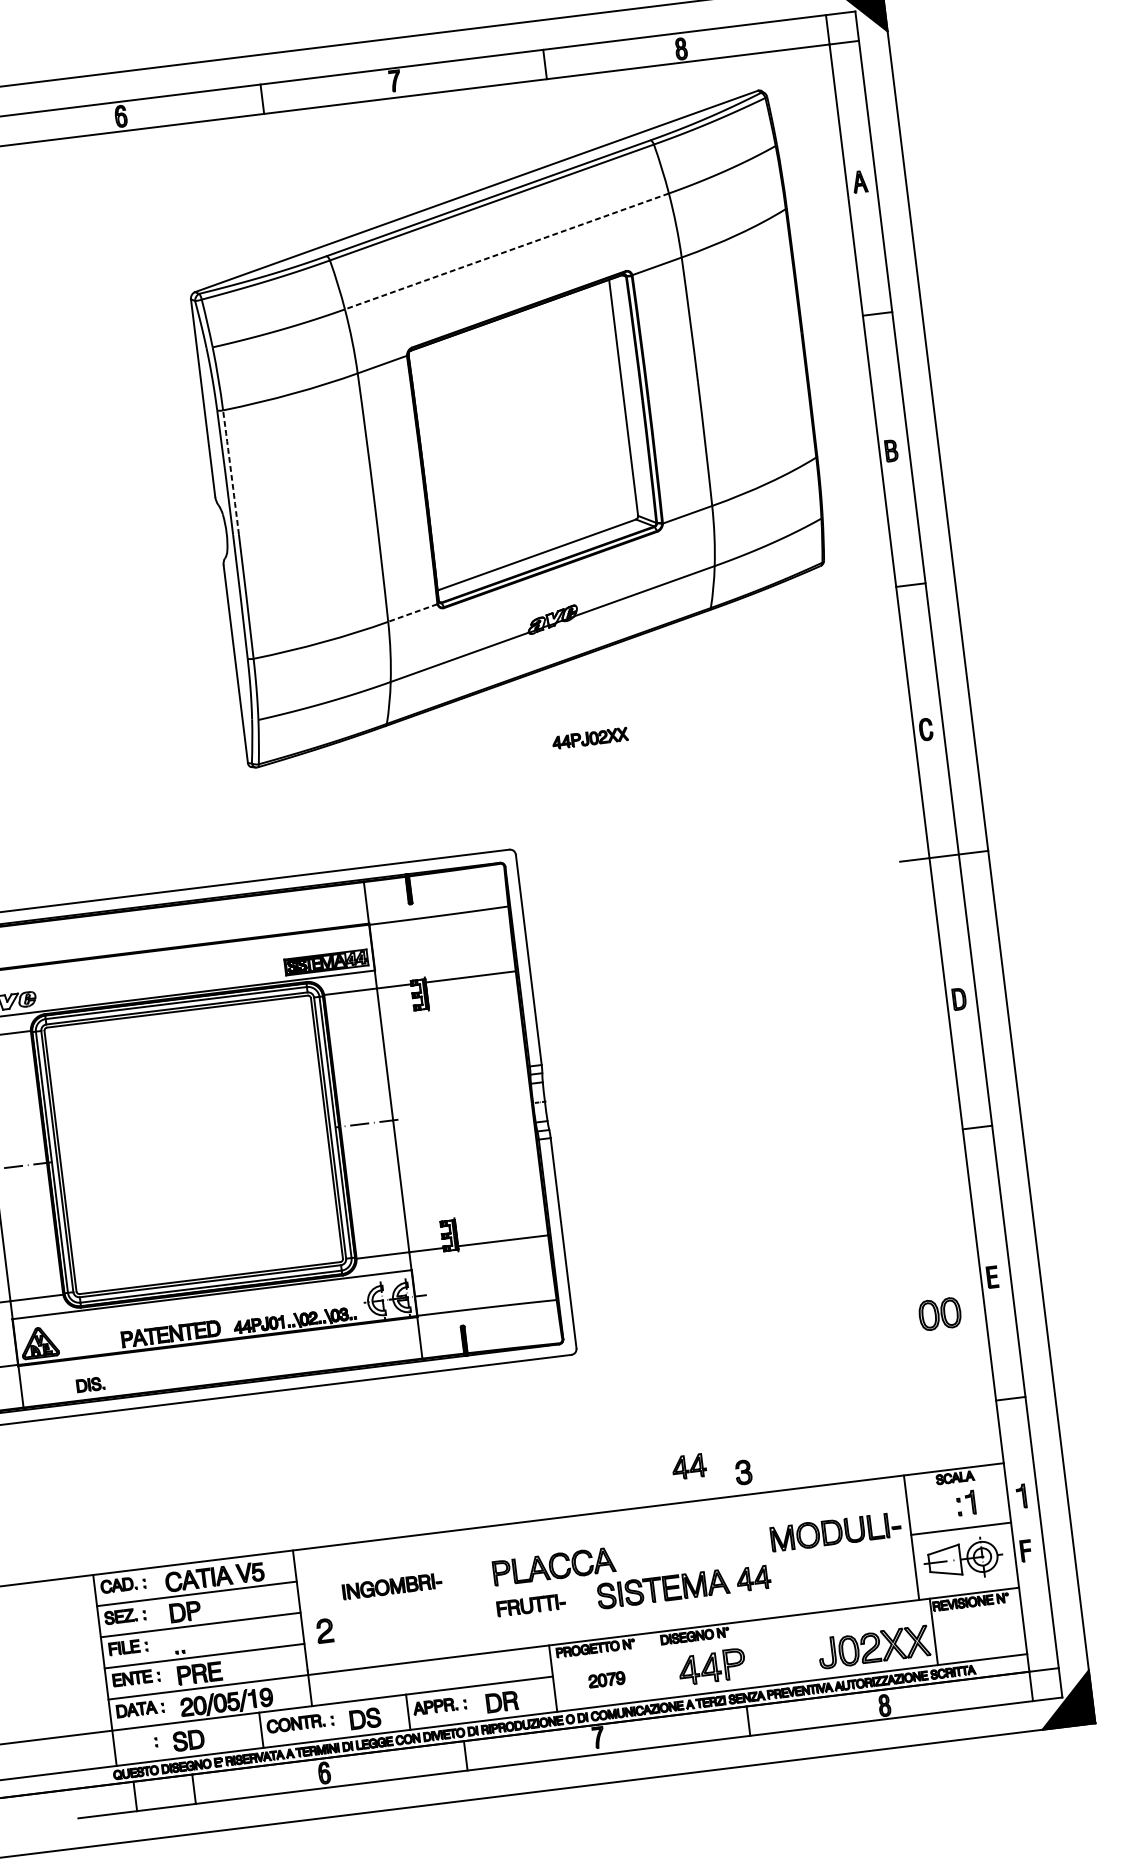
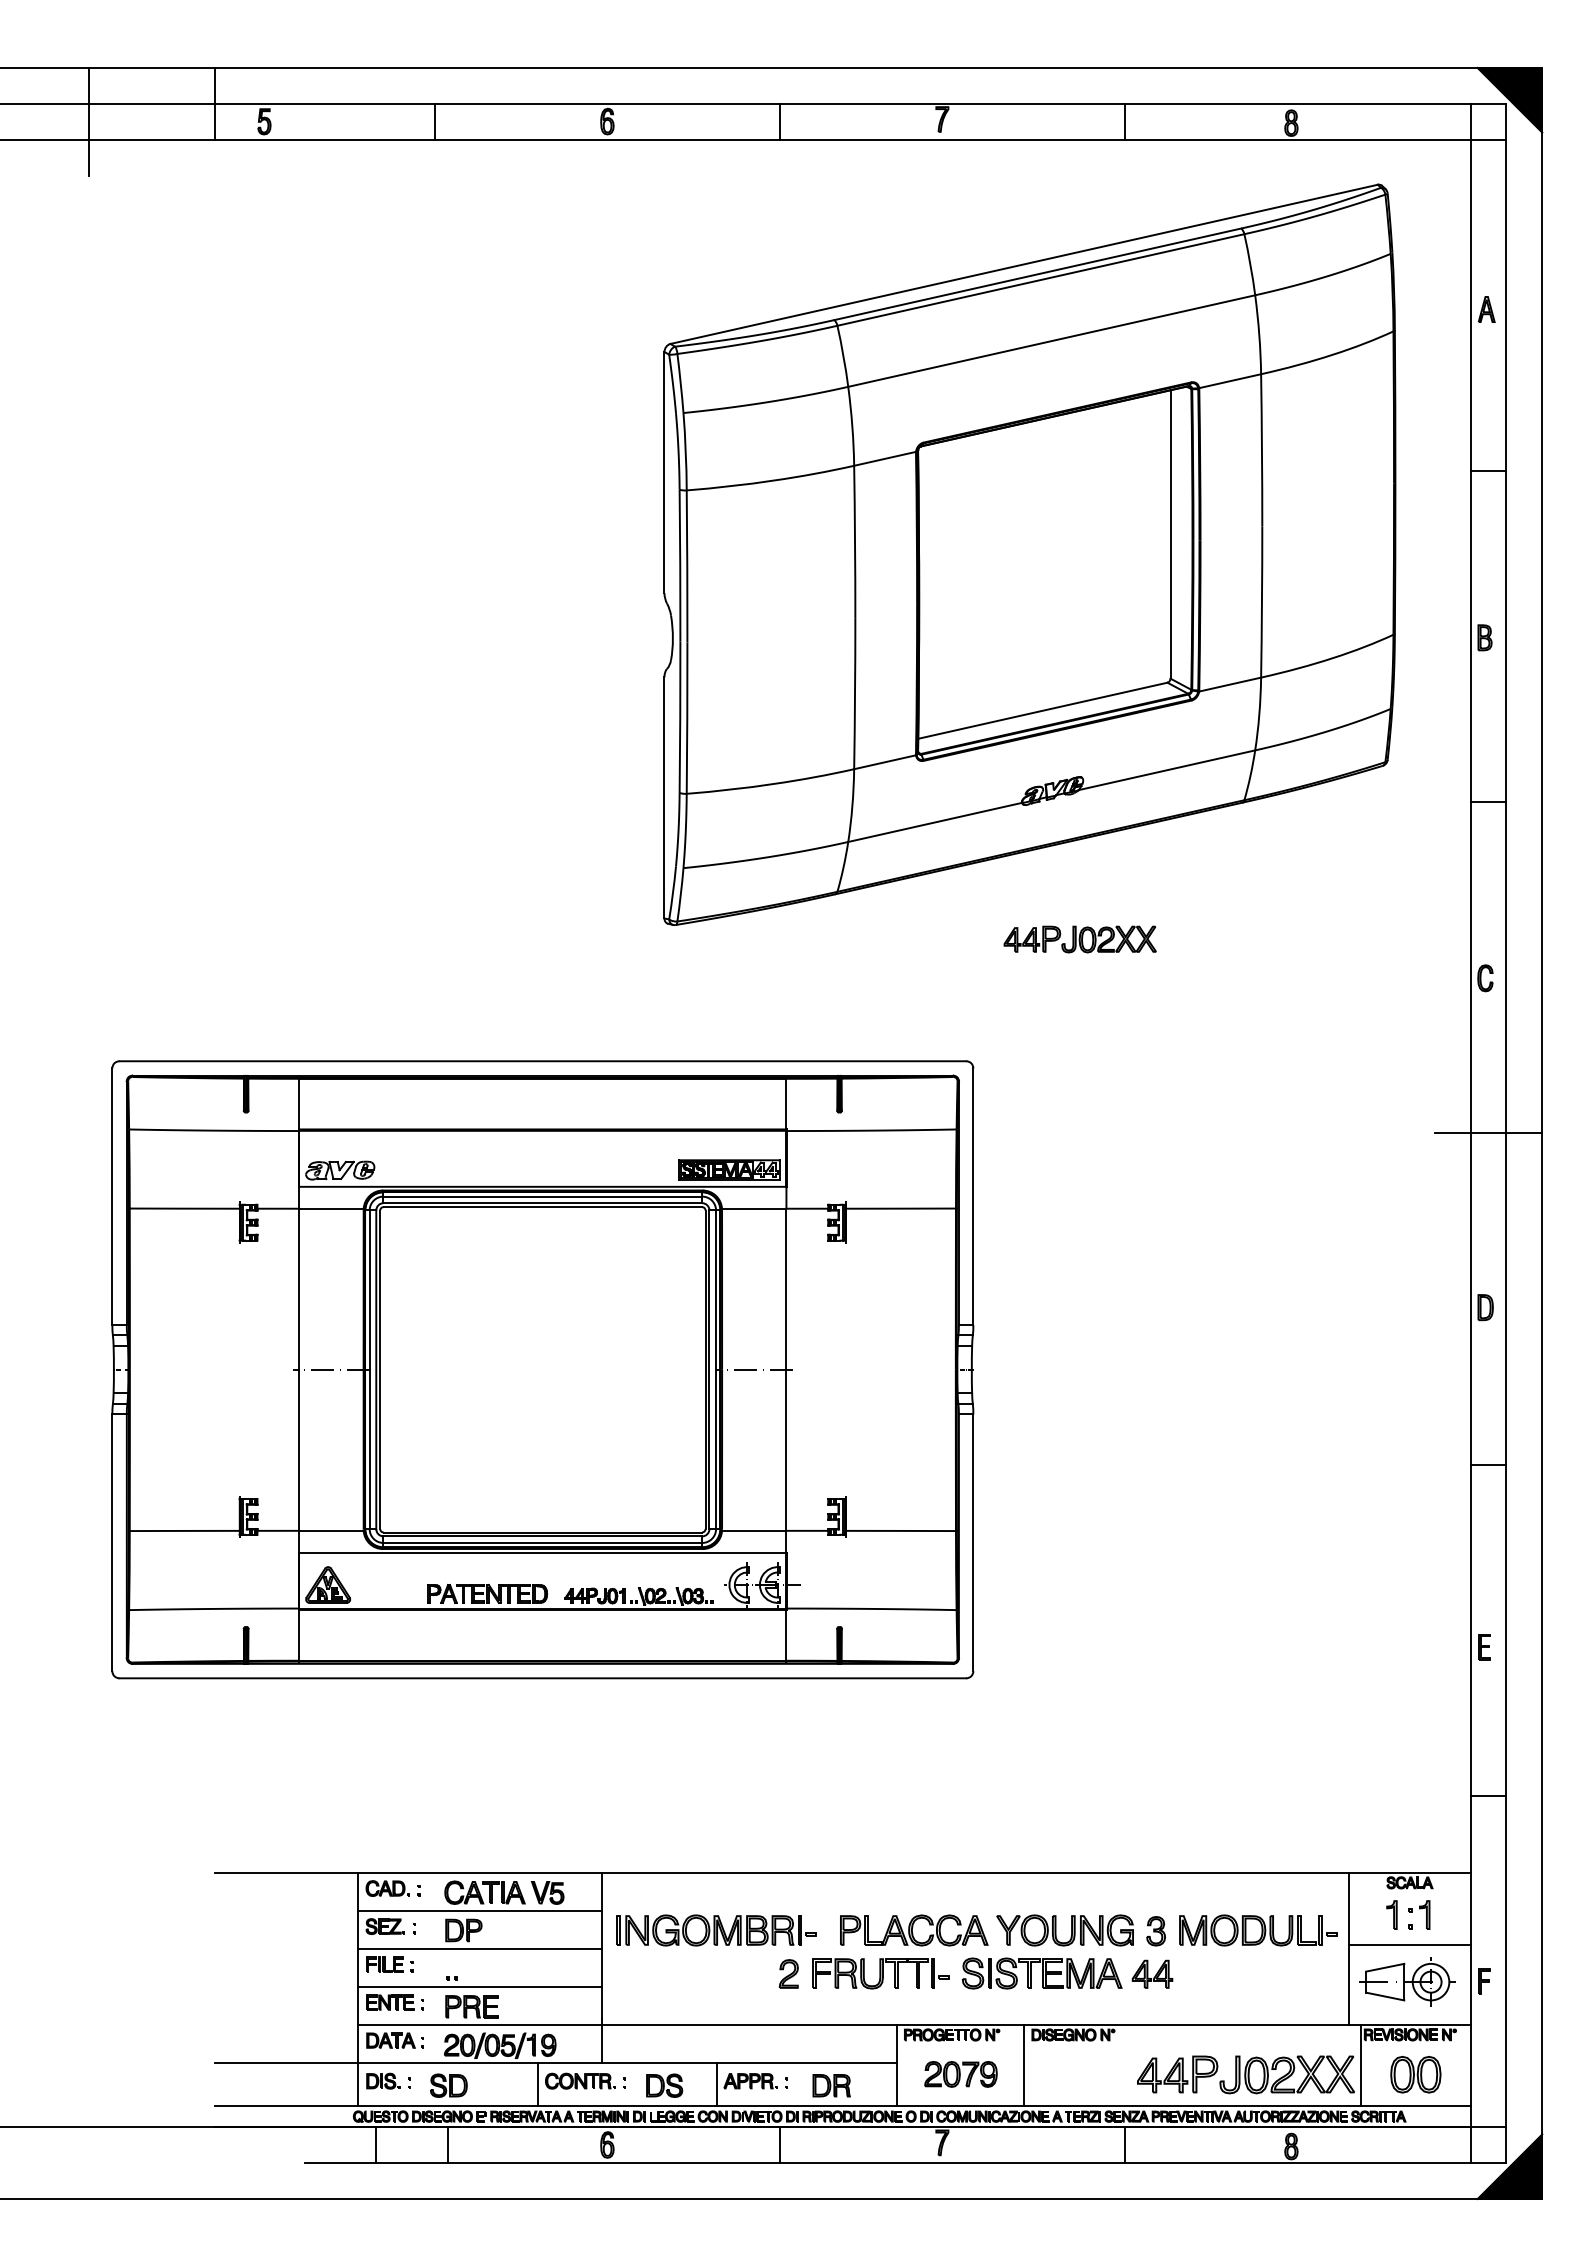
line: (506, 251) -> (1051, 341), dashed -> solid
arc: (231, 472) -> (687, 566), dashed -> solid
line: (413, 613) -> (885, 762), dashed -> solid
part: (589, 738) -> (1079, 939), size x1.67
part: (939, 1313) -> (1415, 2074), moved
part: (90, 1384) -> (383, 2080), moved
part: (689, 1466) -> (1091, 1829), removed
part: (743, 1472) -> (1155, 1931), moved
part: (1021, 1495) -> (1391, 1914), moved
part: (682, 1550) -> (1071, 1930), added
part: (392, 1586) -> (716, 1930), size x1.67
part: (530, 1605) -> (880, 1973), size x1.67
part: (324, 1630) -> (788, 1973), moved
line: (657, 1665) -> (1024, 2064), added
part: (712, 1666) -> (1177, 2074), moved
part: (606, 1679) -> (960, 2074), size x1.67

